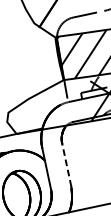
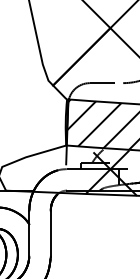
line: (66, 165) -> (50, 233), dashed -> solid

